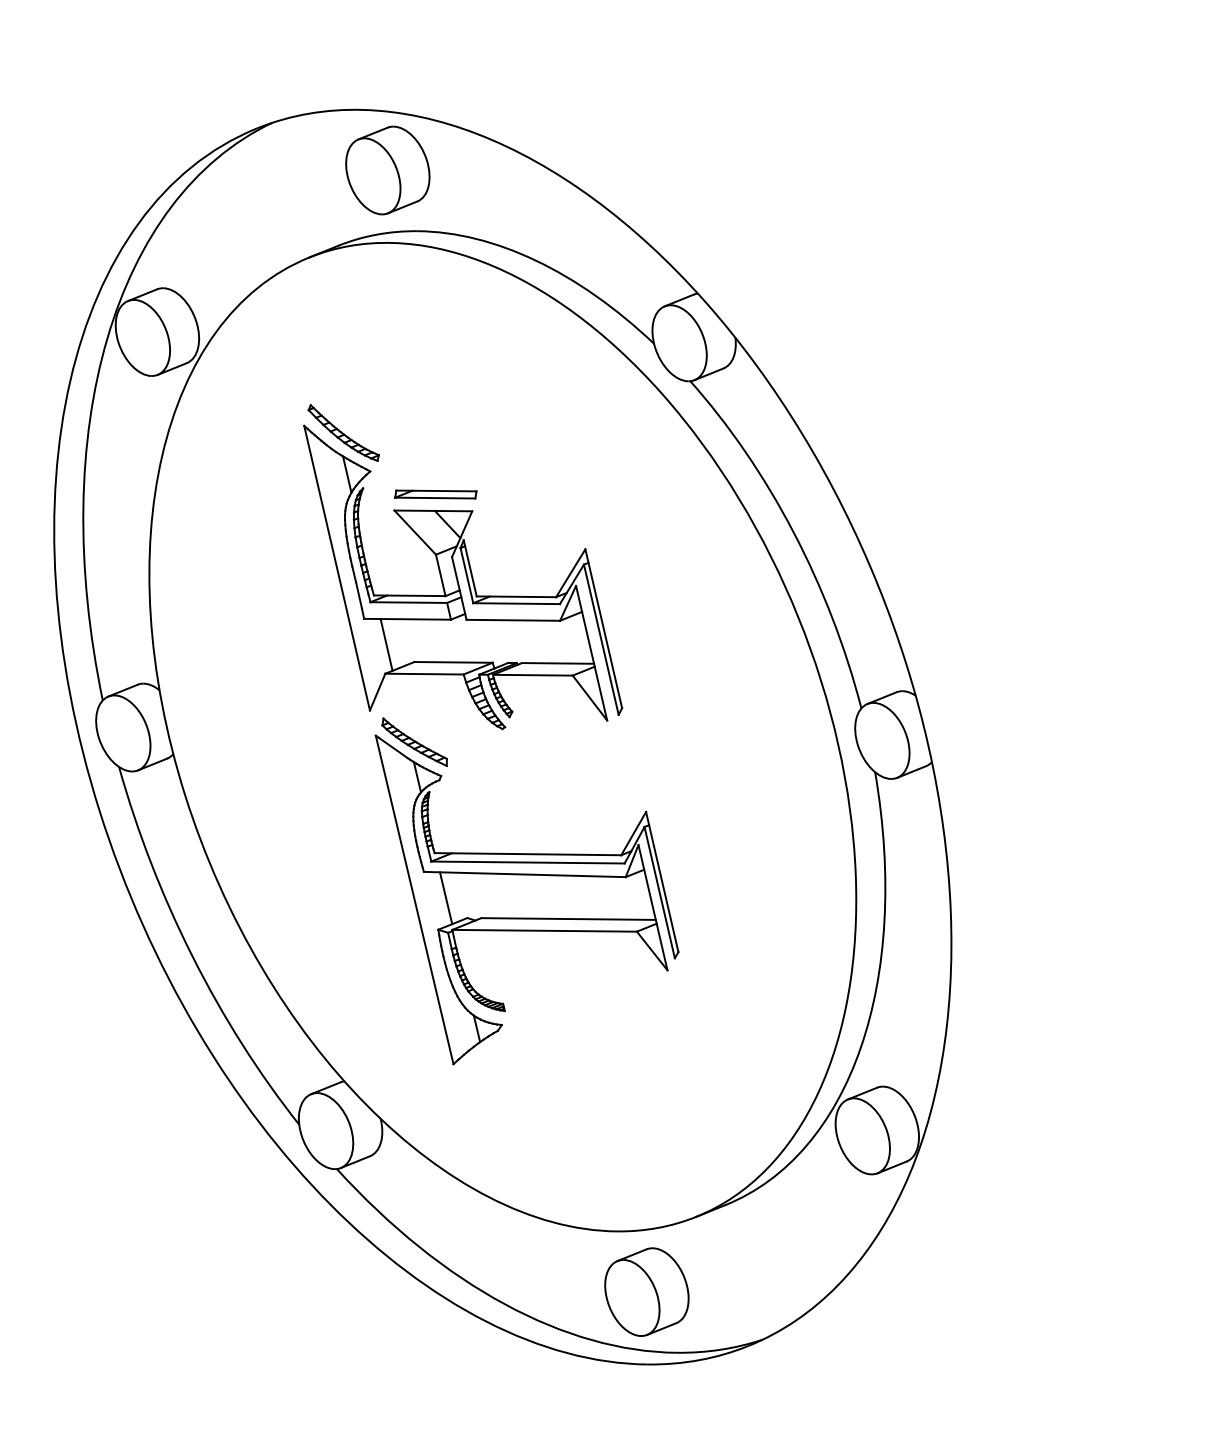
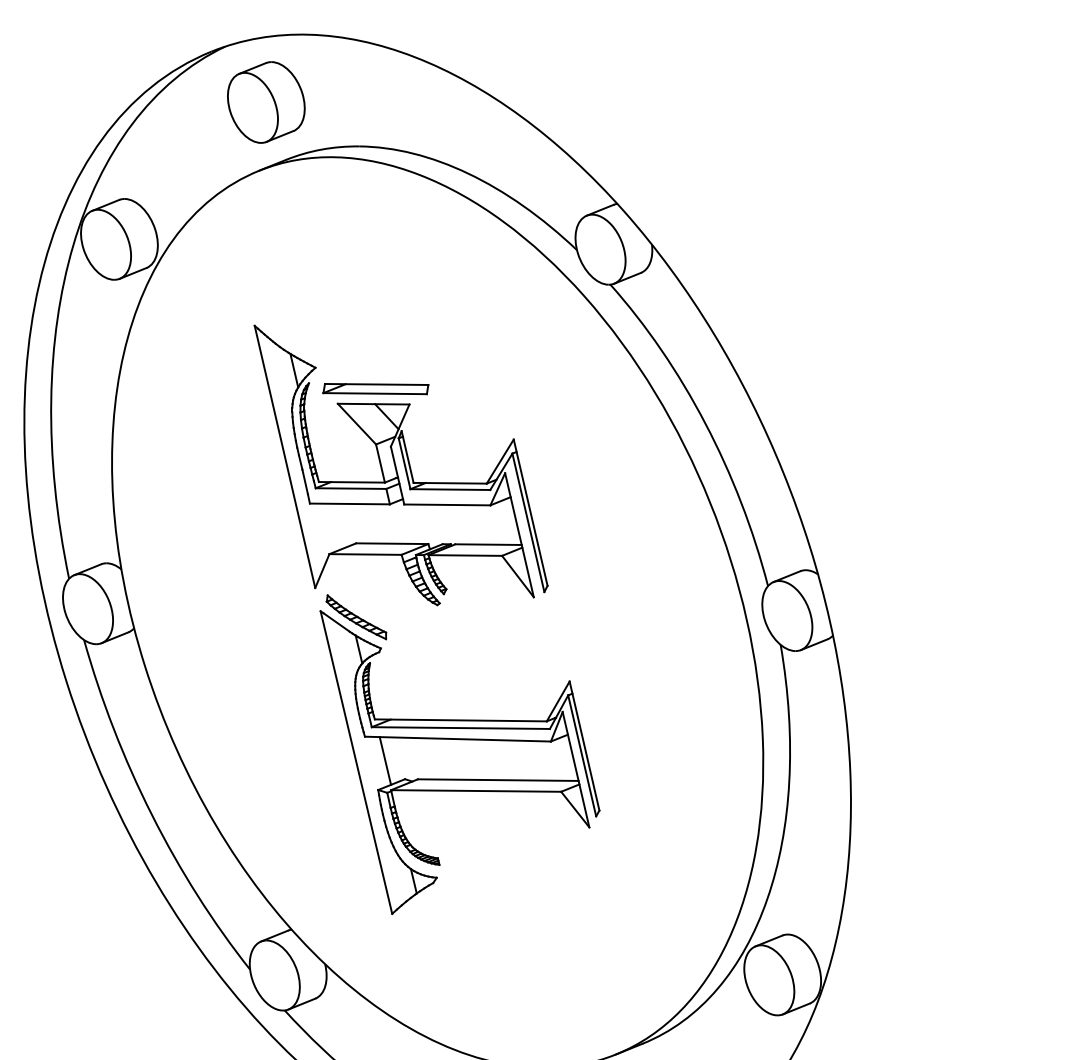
part: (387, 170) -> (266, 102), moved
part: (343, 432) -> (290, 331), removed
part: (435, 494) -> (375, 389), size x1.4
line: (386, 644) -> (330, 527), removed

